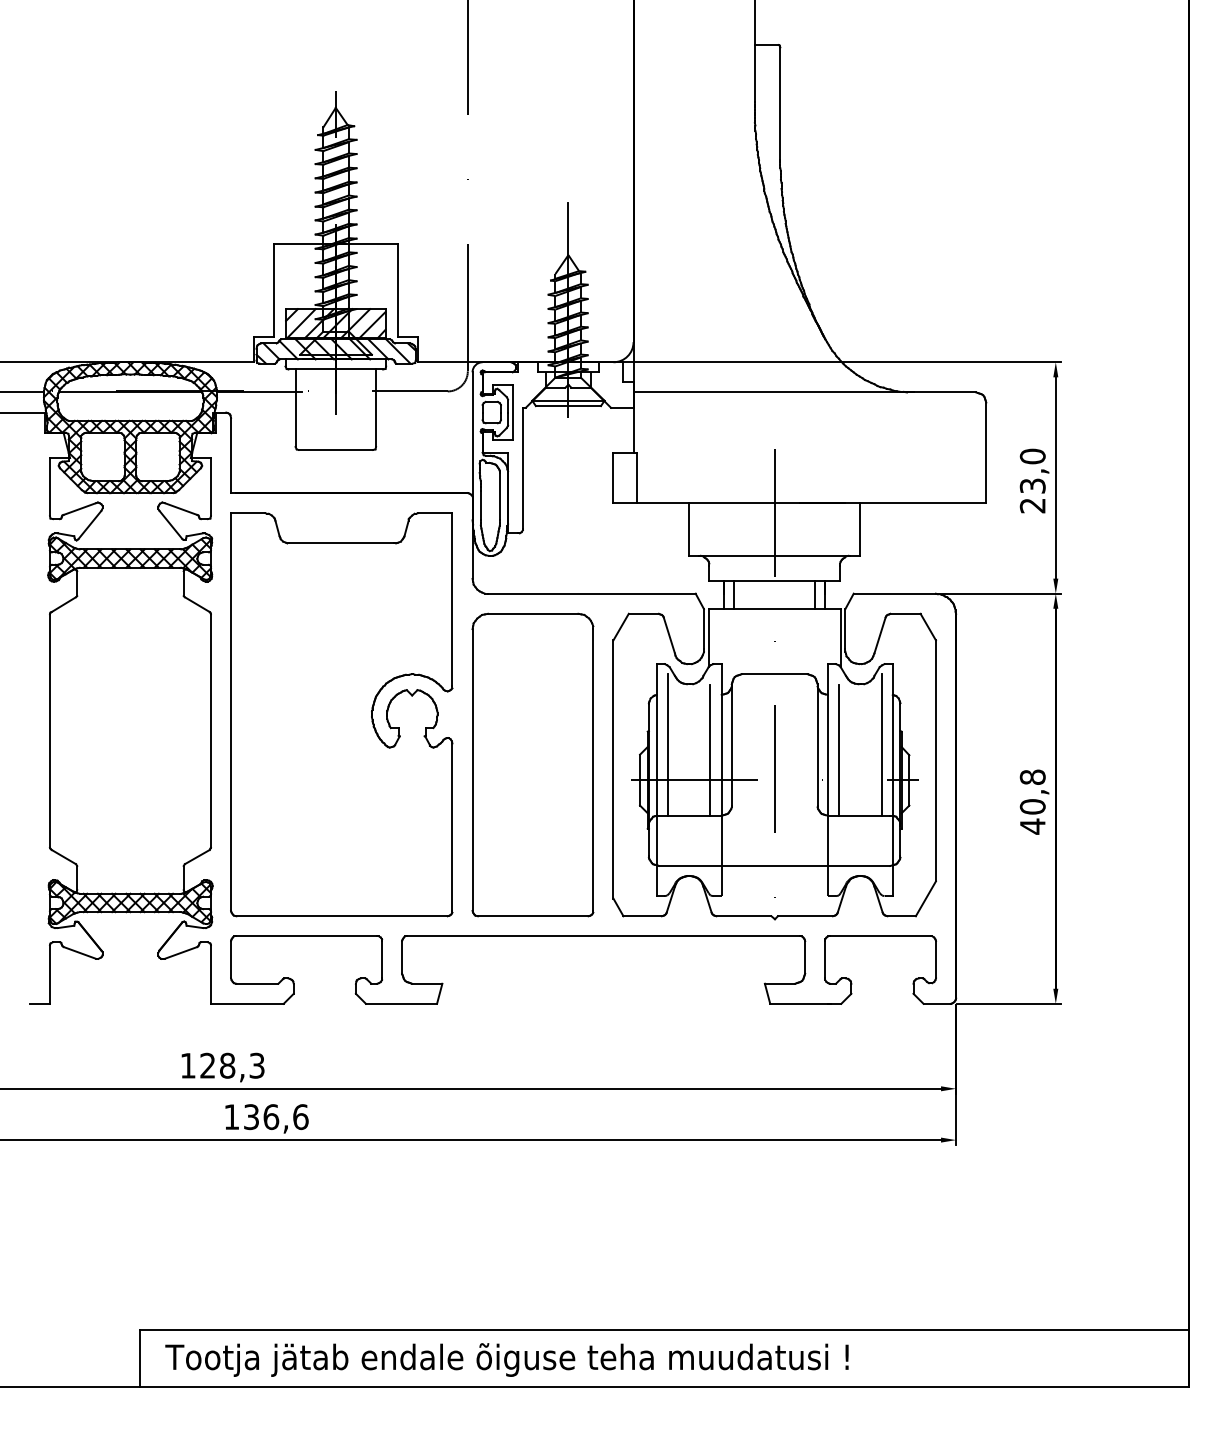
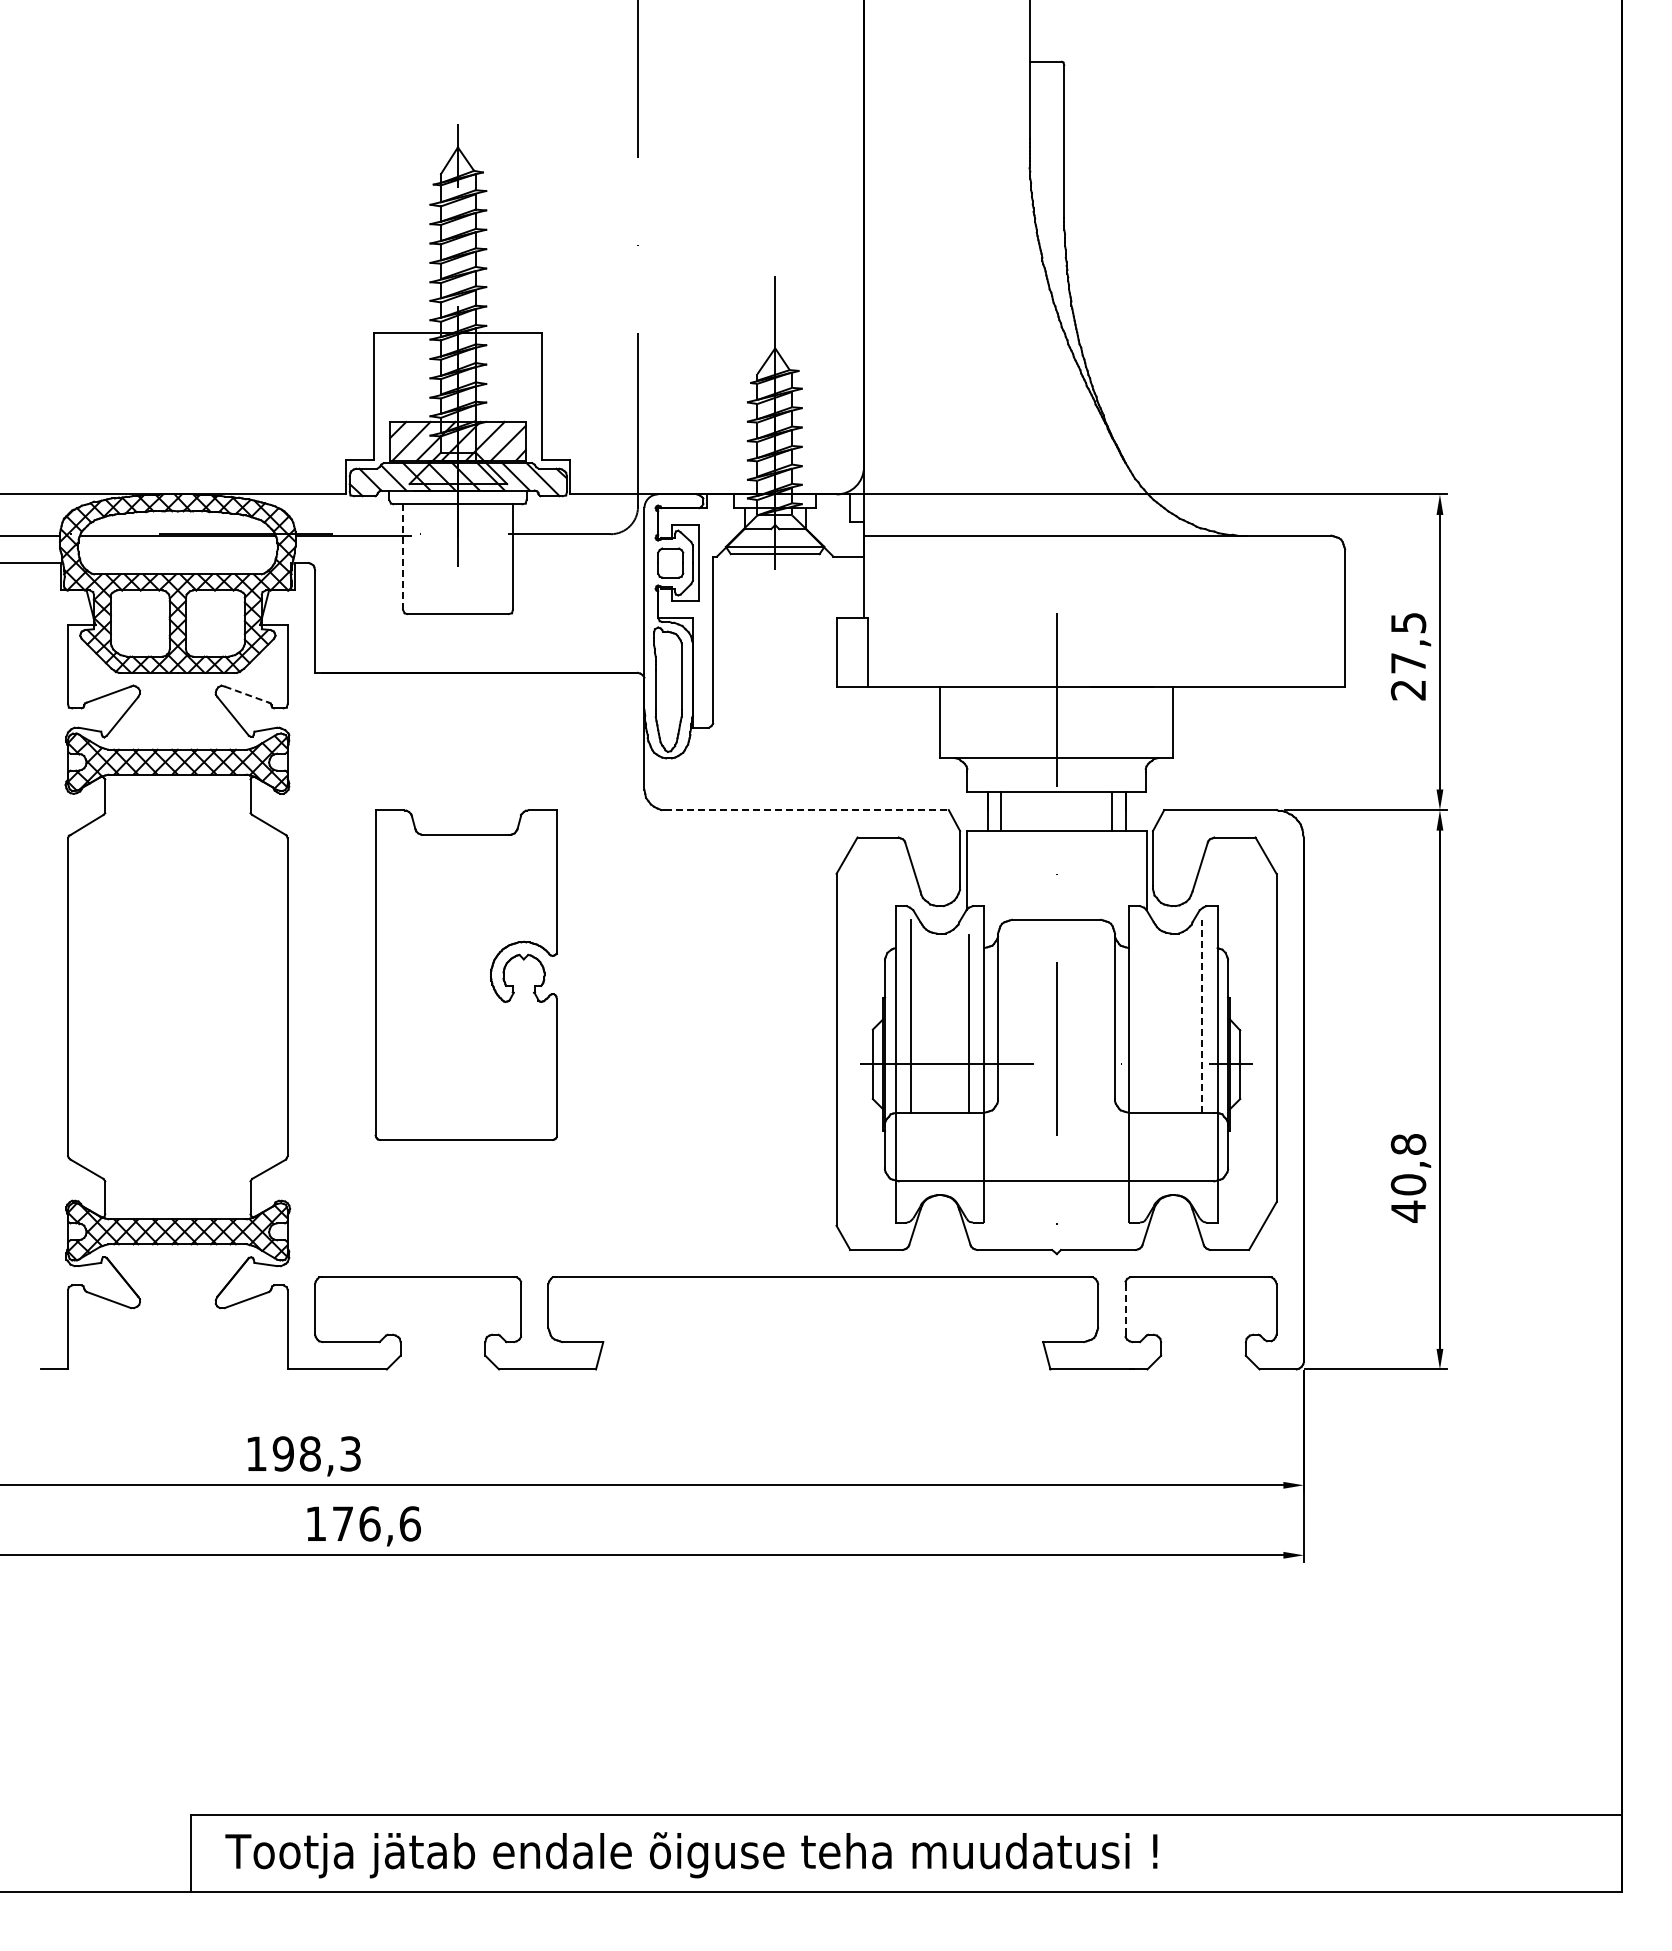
line: (295, 408) -> (403, 557), solid -> dashed
text: (1032, 470) -> (1408, 642), 23,0 -> 27,5
line: (180, 508) -> (246, 694), solid -> dashed
line: (592, 594) -> (807, 810), solid -> dashed
part: (342, 714) -> (466, 974), size x0.6
line: (881, 744) -> (1202, 1015), solid -> dashed
line: (839, 750) -> (1144, 1023), removed
part: (532, 764) -> (726, 1043), removed
text: (1034, 802) -> (1410, 1178), moved
line: (825, 959) -> (1125, 1309), solid -> dashed
text: (207, 1065) -> (282, 1453), 128,3 -> 198,3
text: (251, 1116) -> (343, 1523), 136,6 -> 176,6

